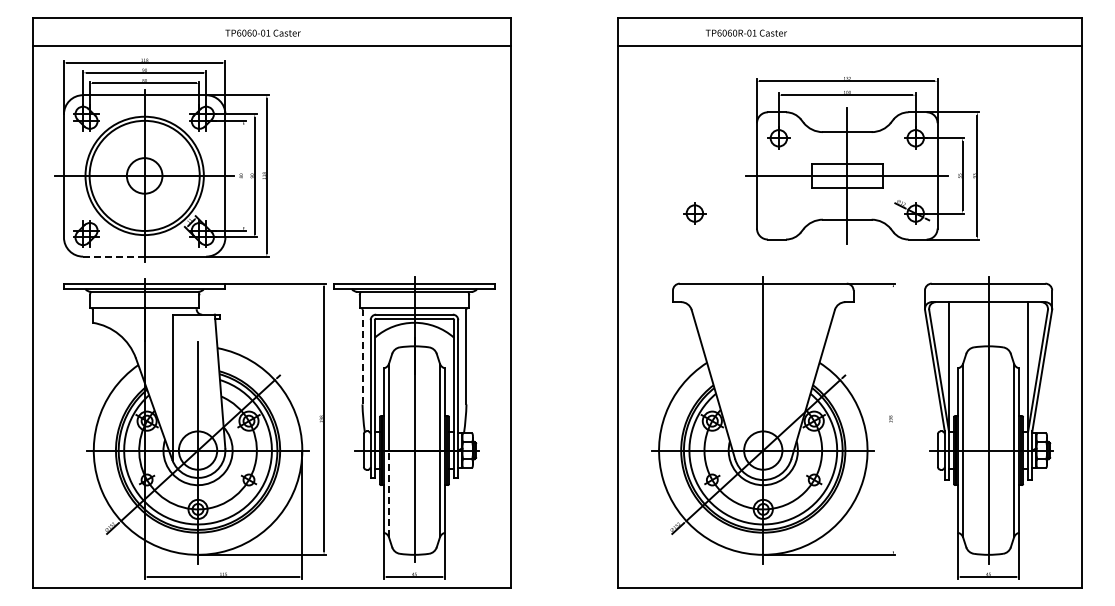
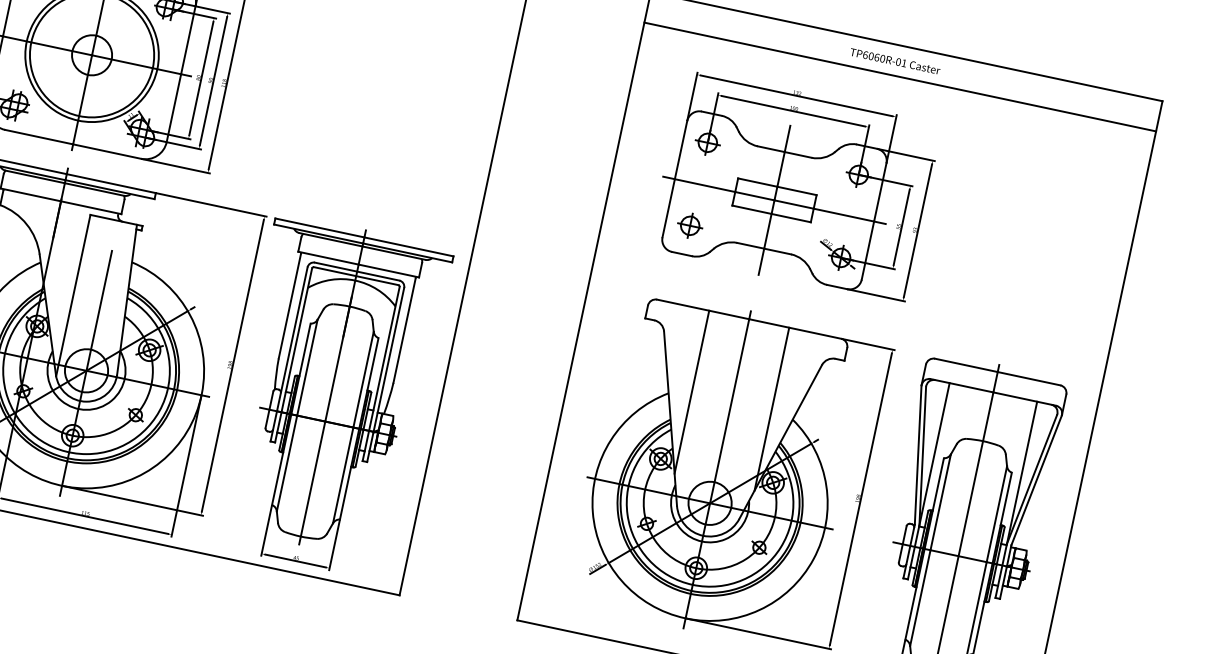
text: (745, 32) -> (894, 60), moved
part: (862, 160) -> (794, 186), moved
line: (243, 175) -> (201, 78), added
line: (113, 256) -> (38, 136), dashed -> solid
line: (362, 356) -> (290, 305), dashed -> solid
line: (727, 357) -> (692, 392), added
line: (799, 357) -> (771, 409), added
line: (893, 419) -> (861, 499), added
line: (389, 493) -> (287, 463), dashed -> solid

